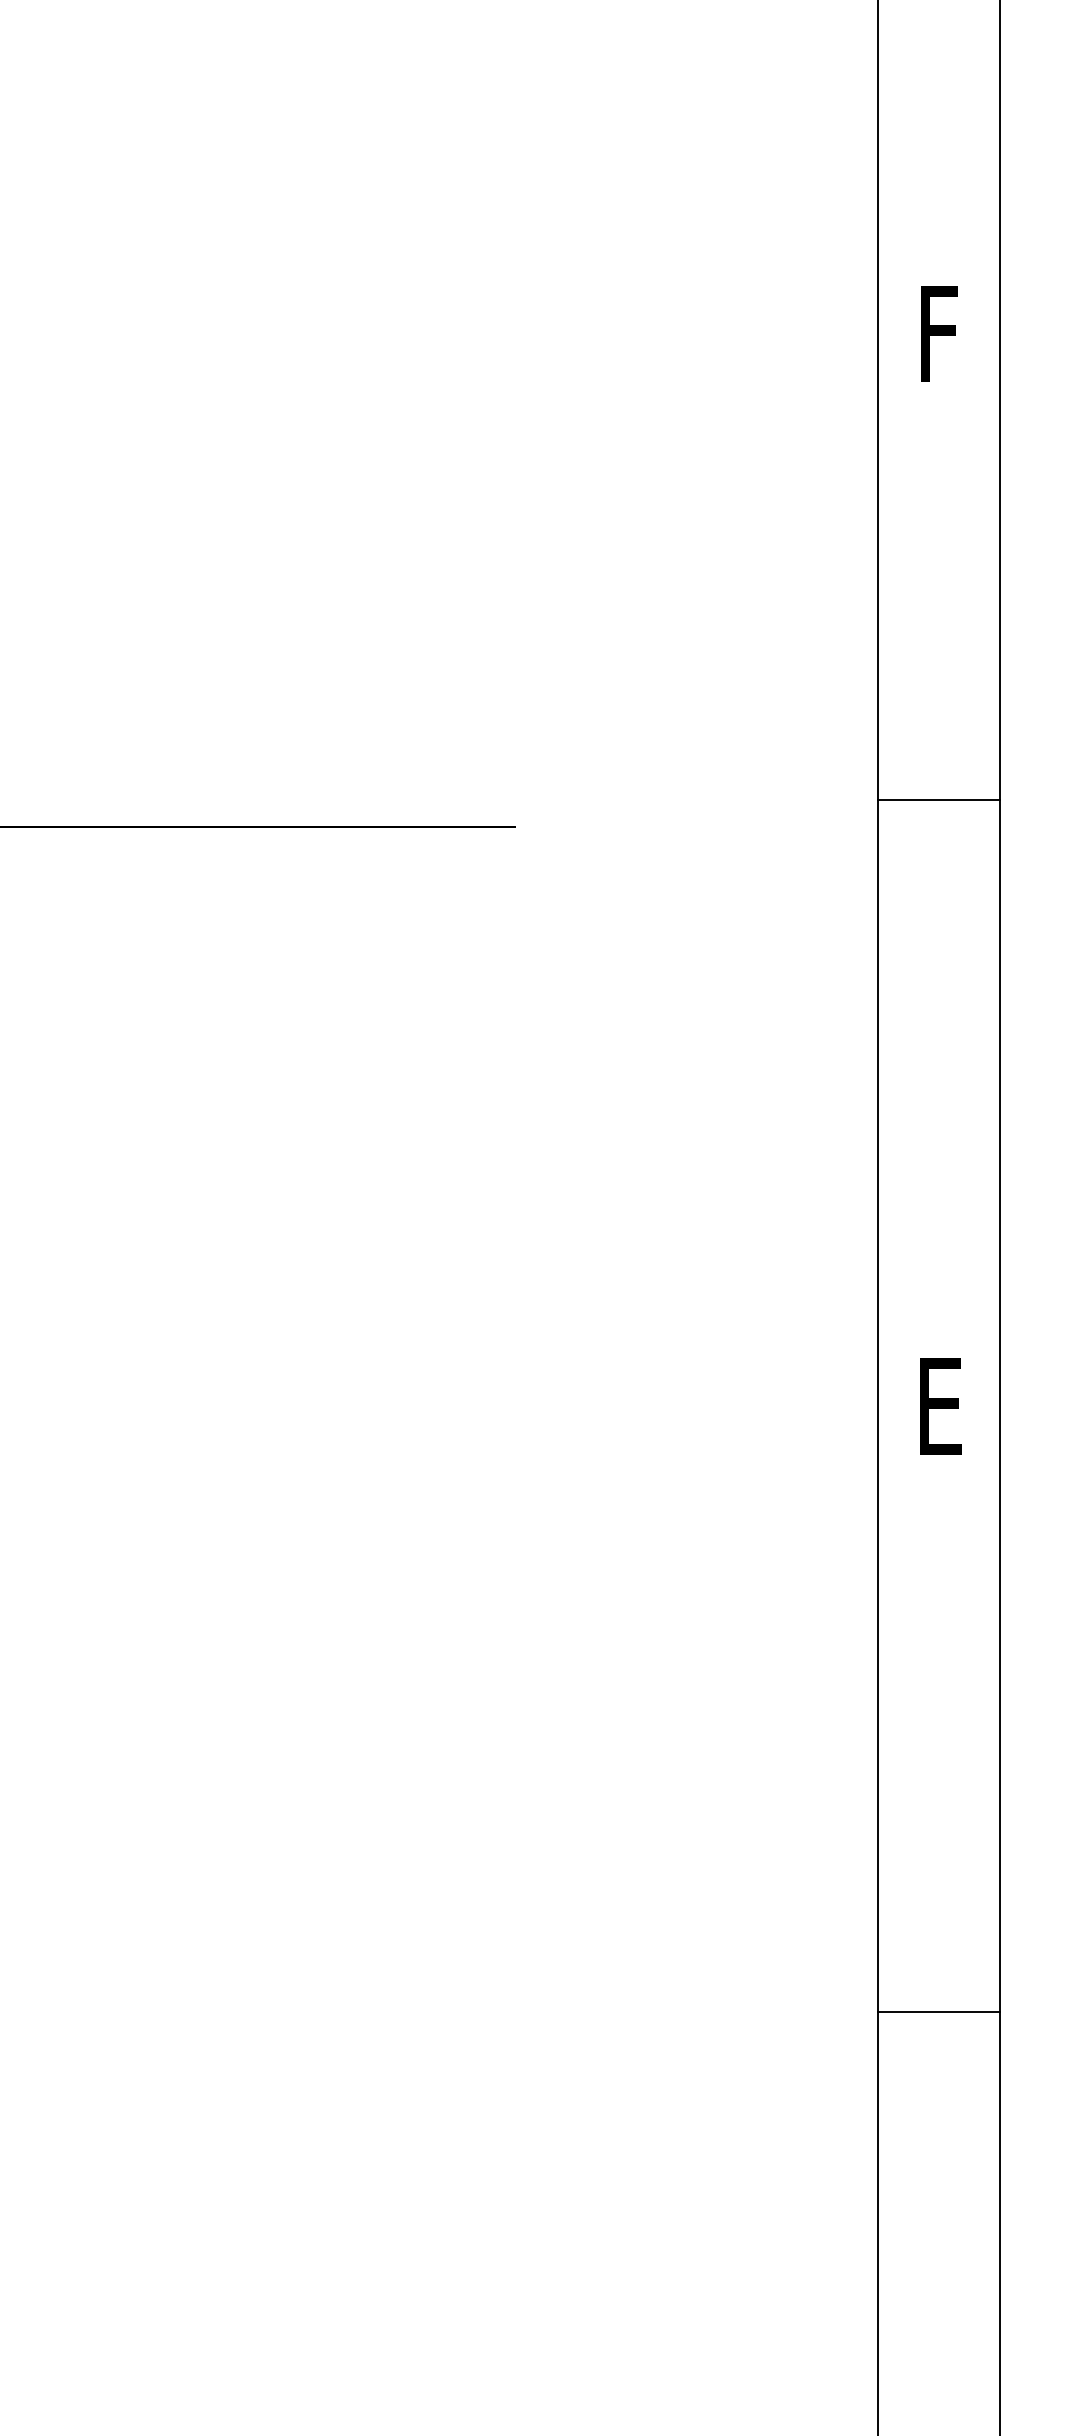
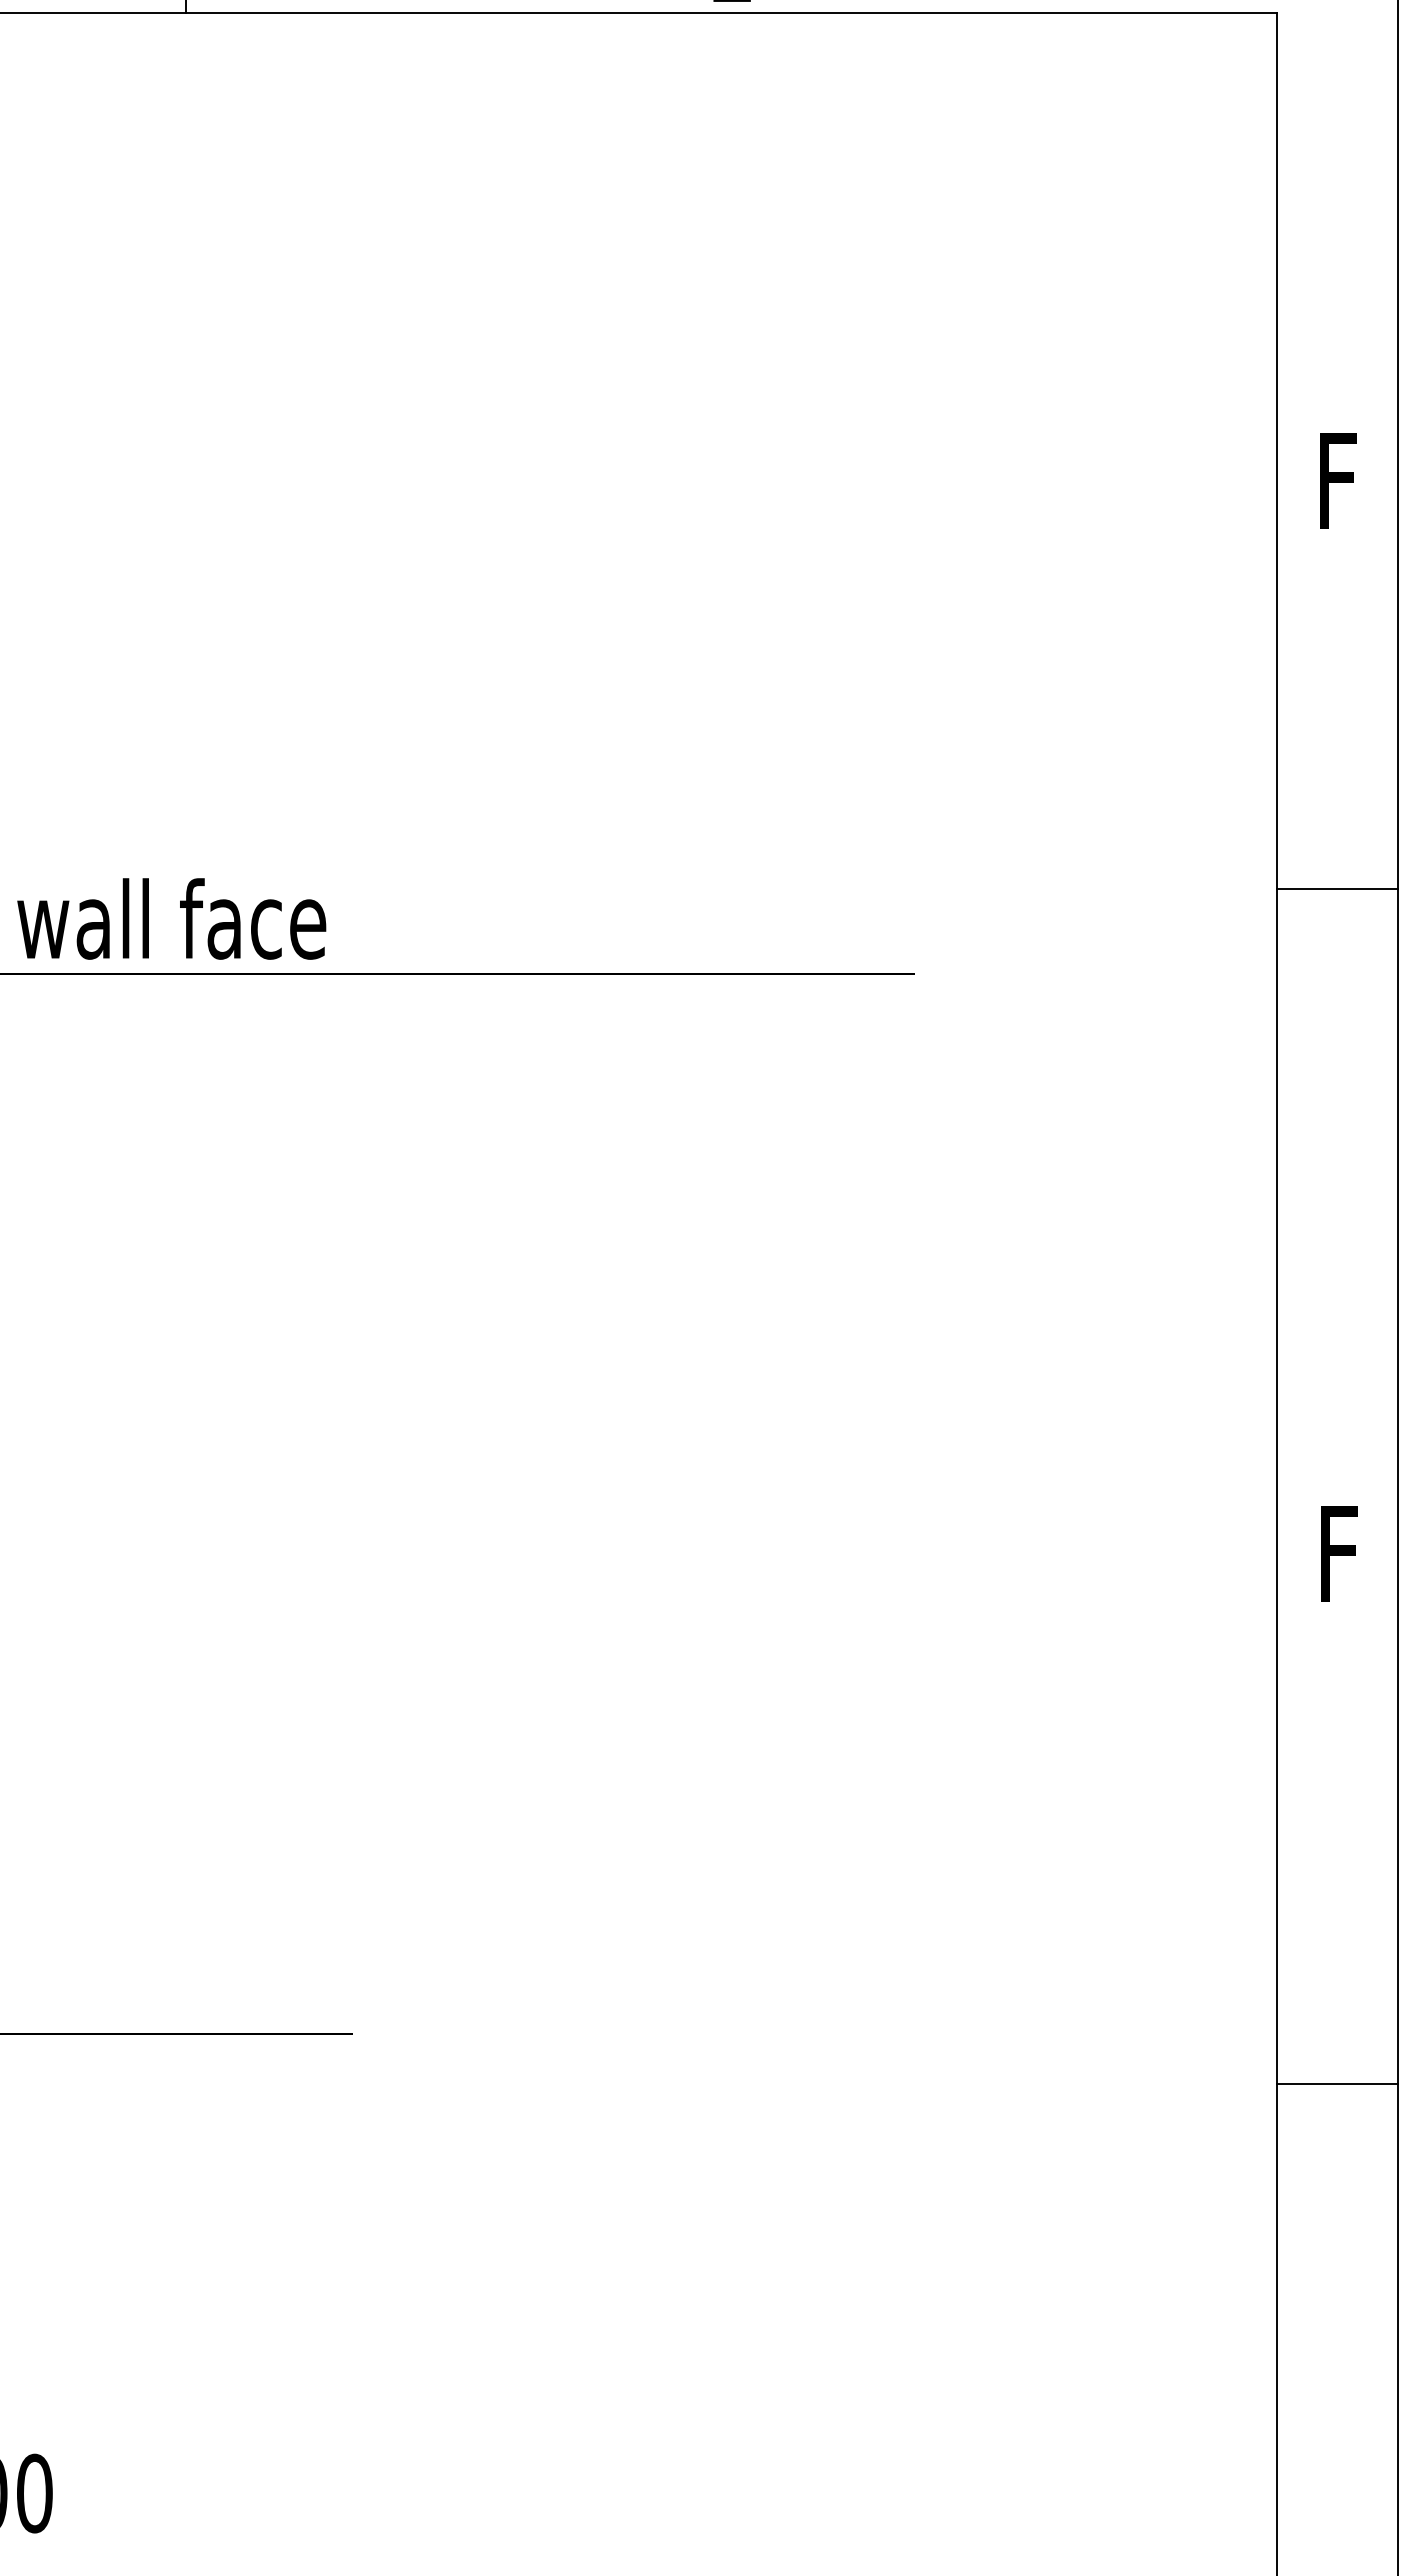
line: (938, 799) -> (1337, 888), moved
text: (940, 1406) -> (1339, 1553), E -> F
line: (938, 2011) -> (1337, 2083), moved

